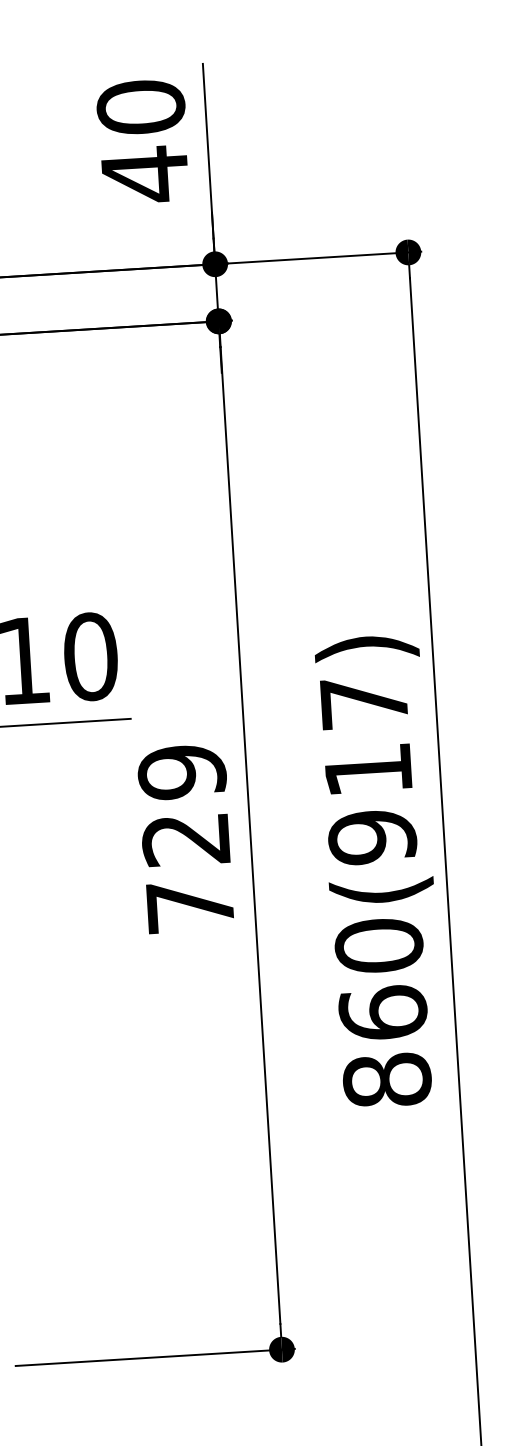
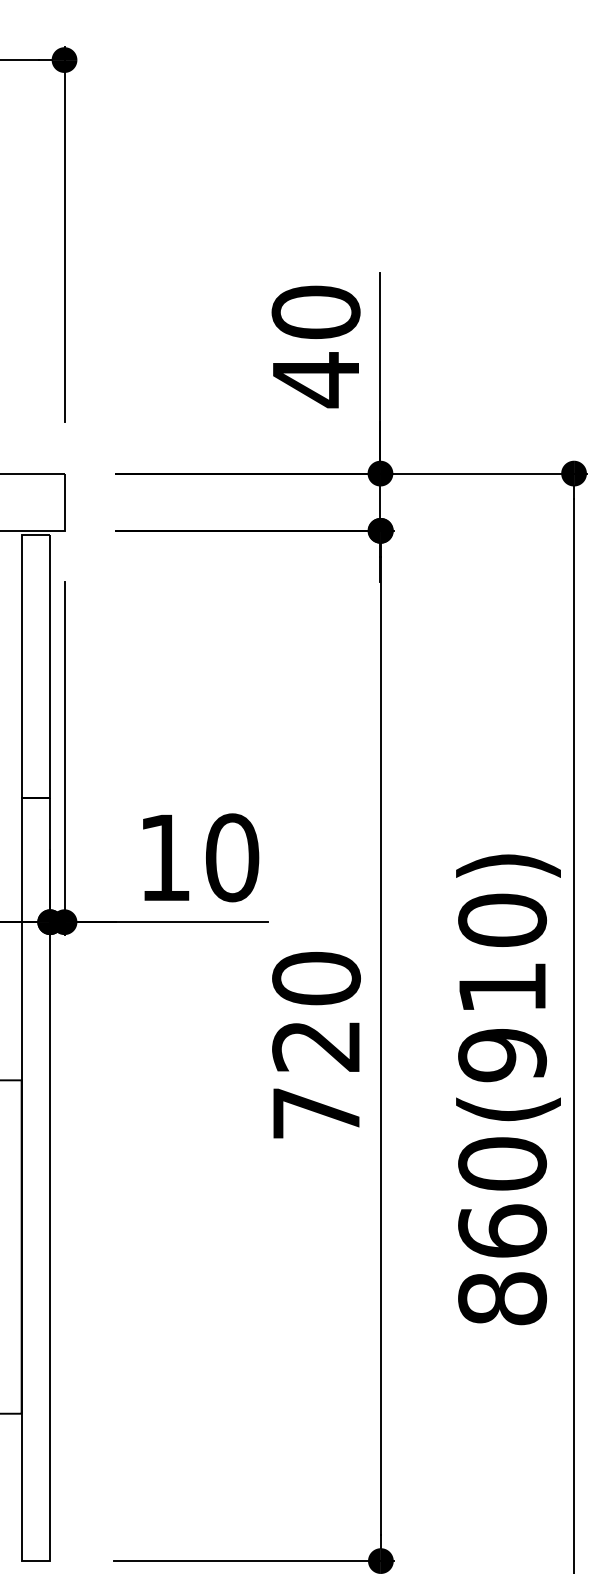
text: (364, 701) -> (502, 919), 860(917) -> 860(910)
text: (182, 772) -> (316, 978), 729 -> 720

